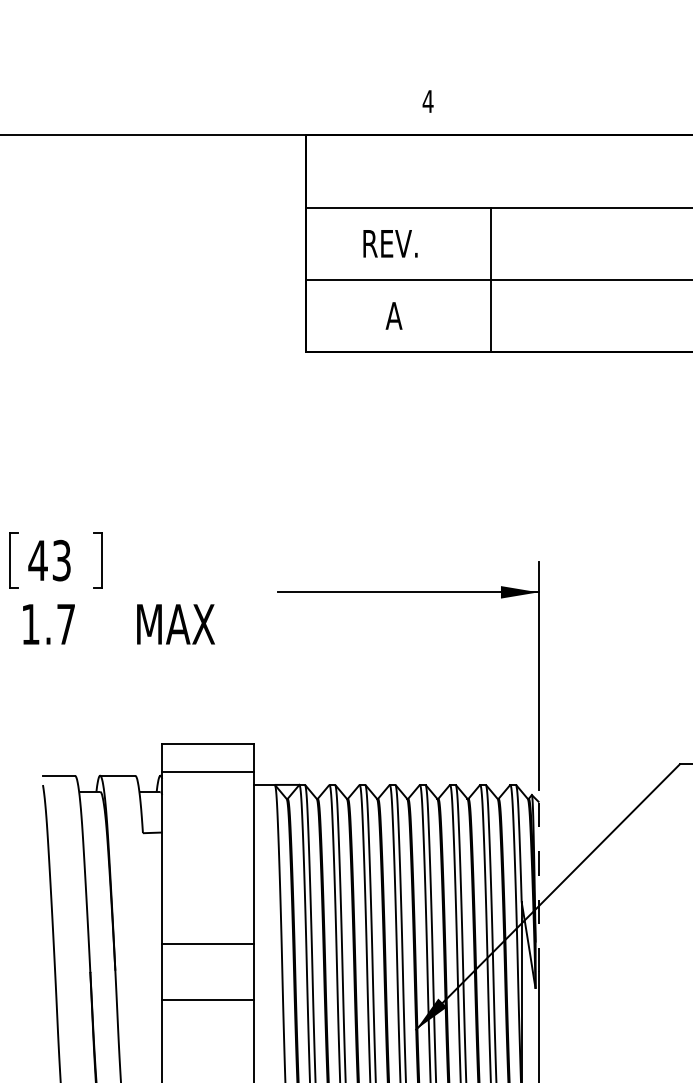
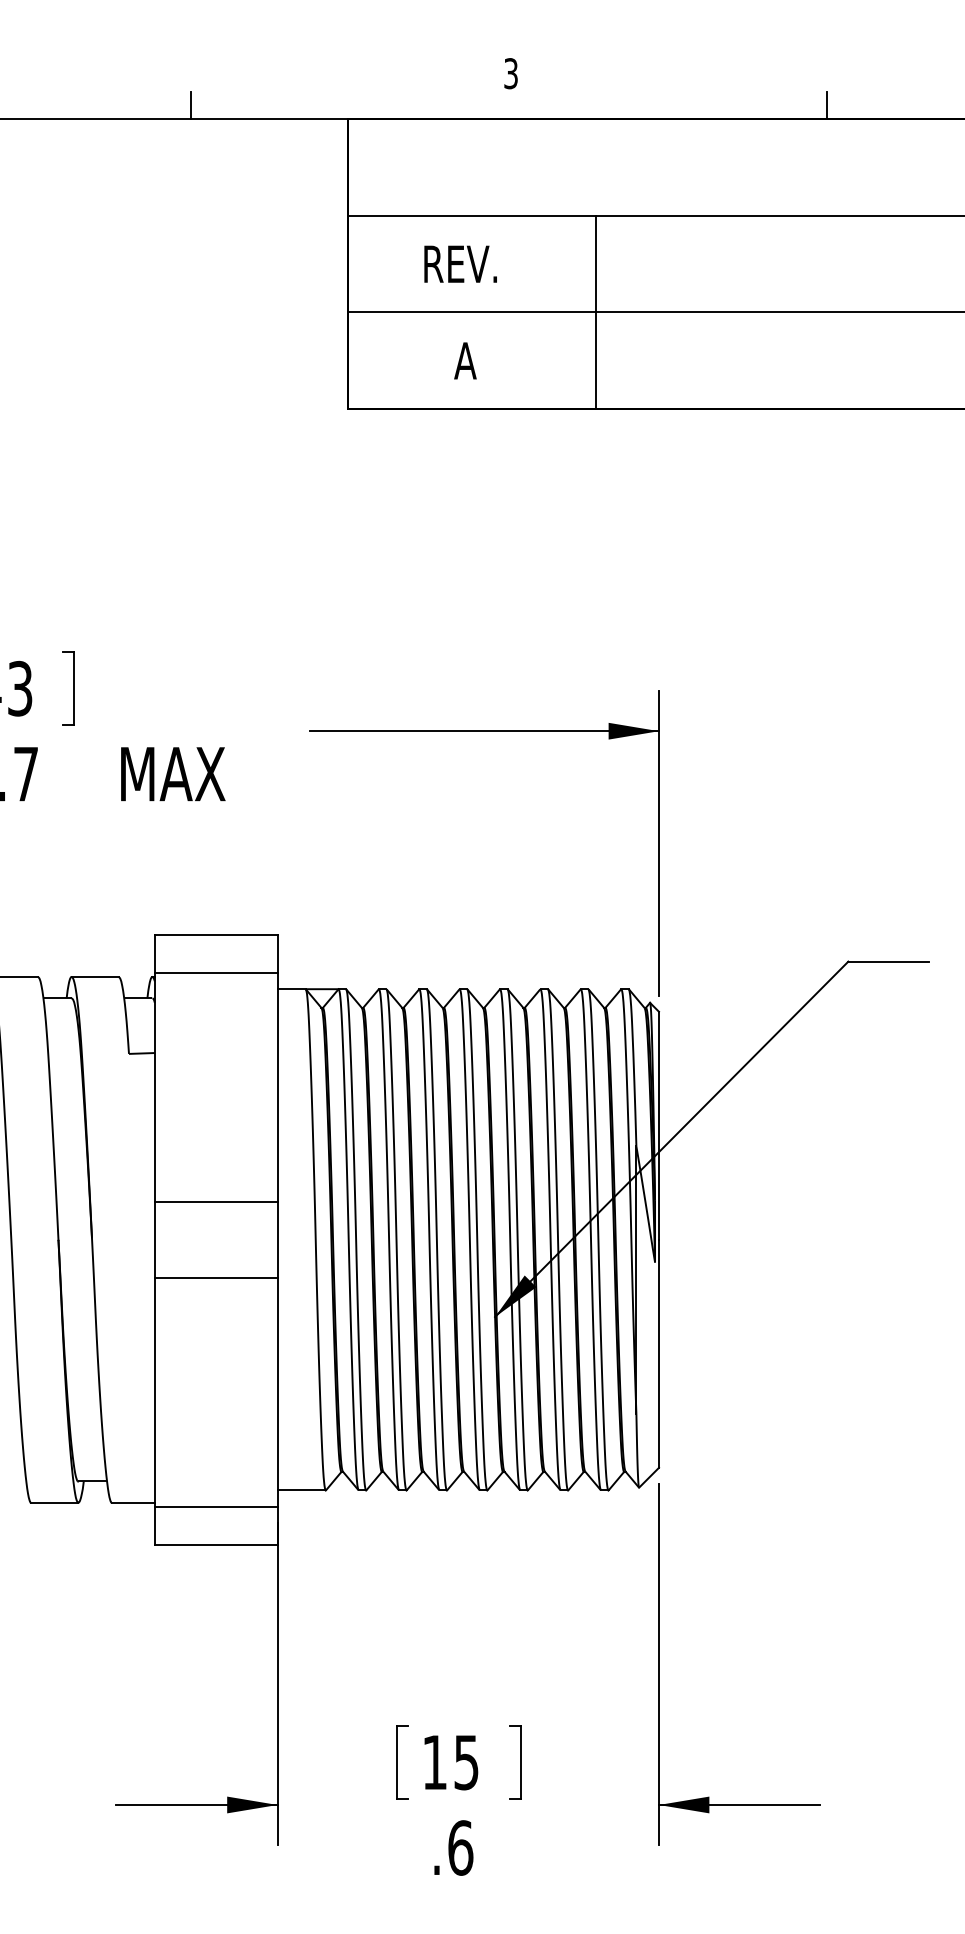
text: (427, 101) -> (510, 73), 4 -> 3
line: (189, 125) -> (191, 105), added
line: (664, 125) -> (827, 105), added
line: (538, 886) -> (659, 1125), dashed -> solid

